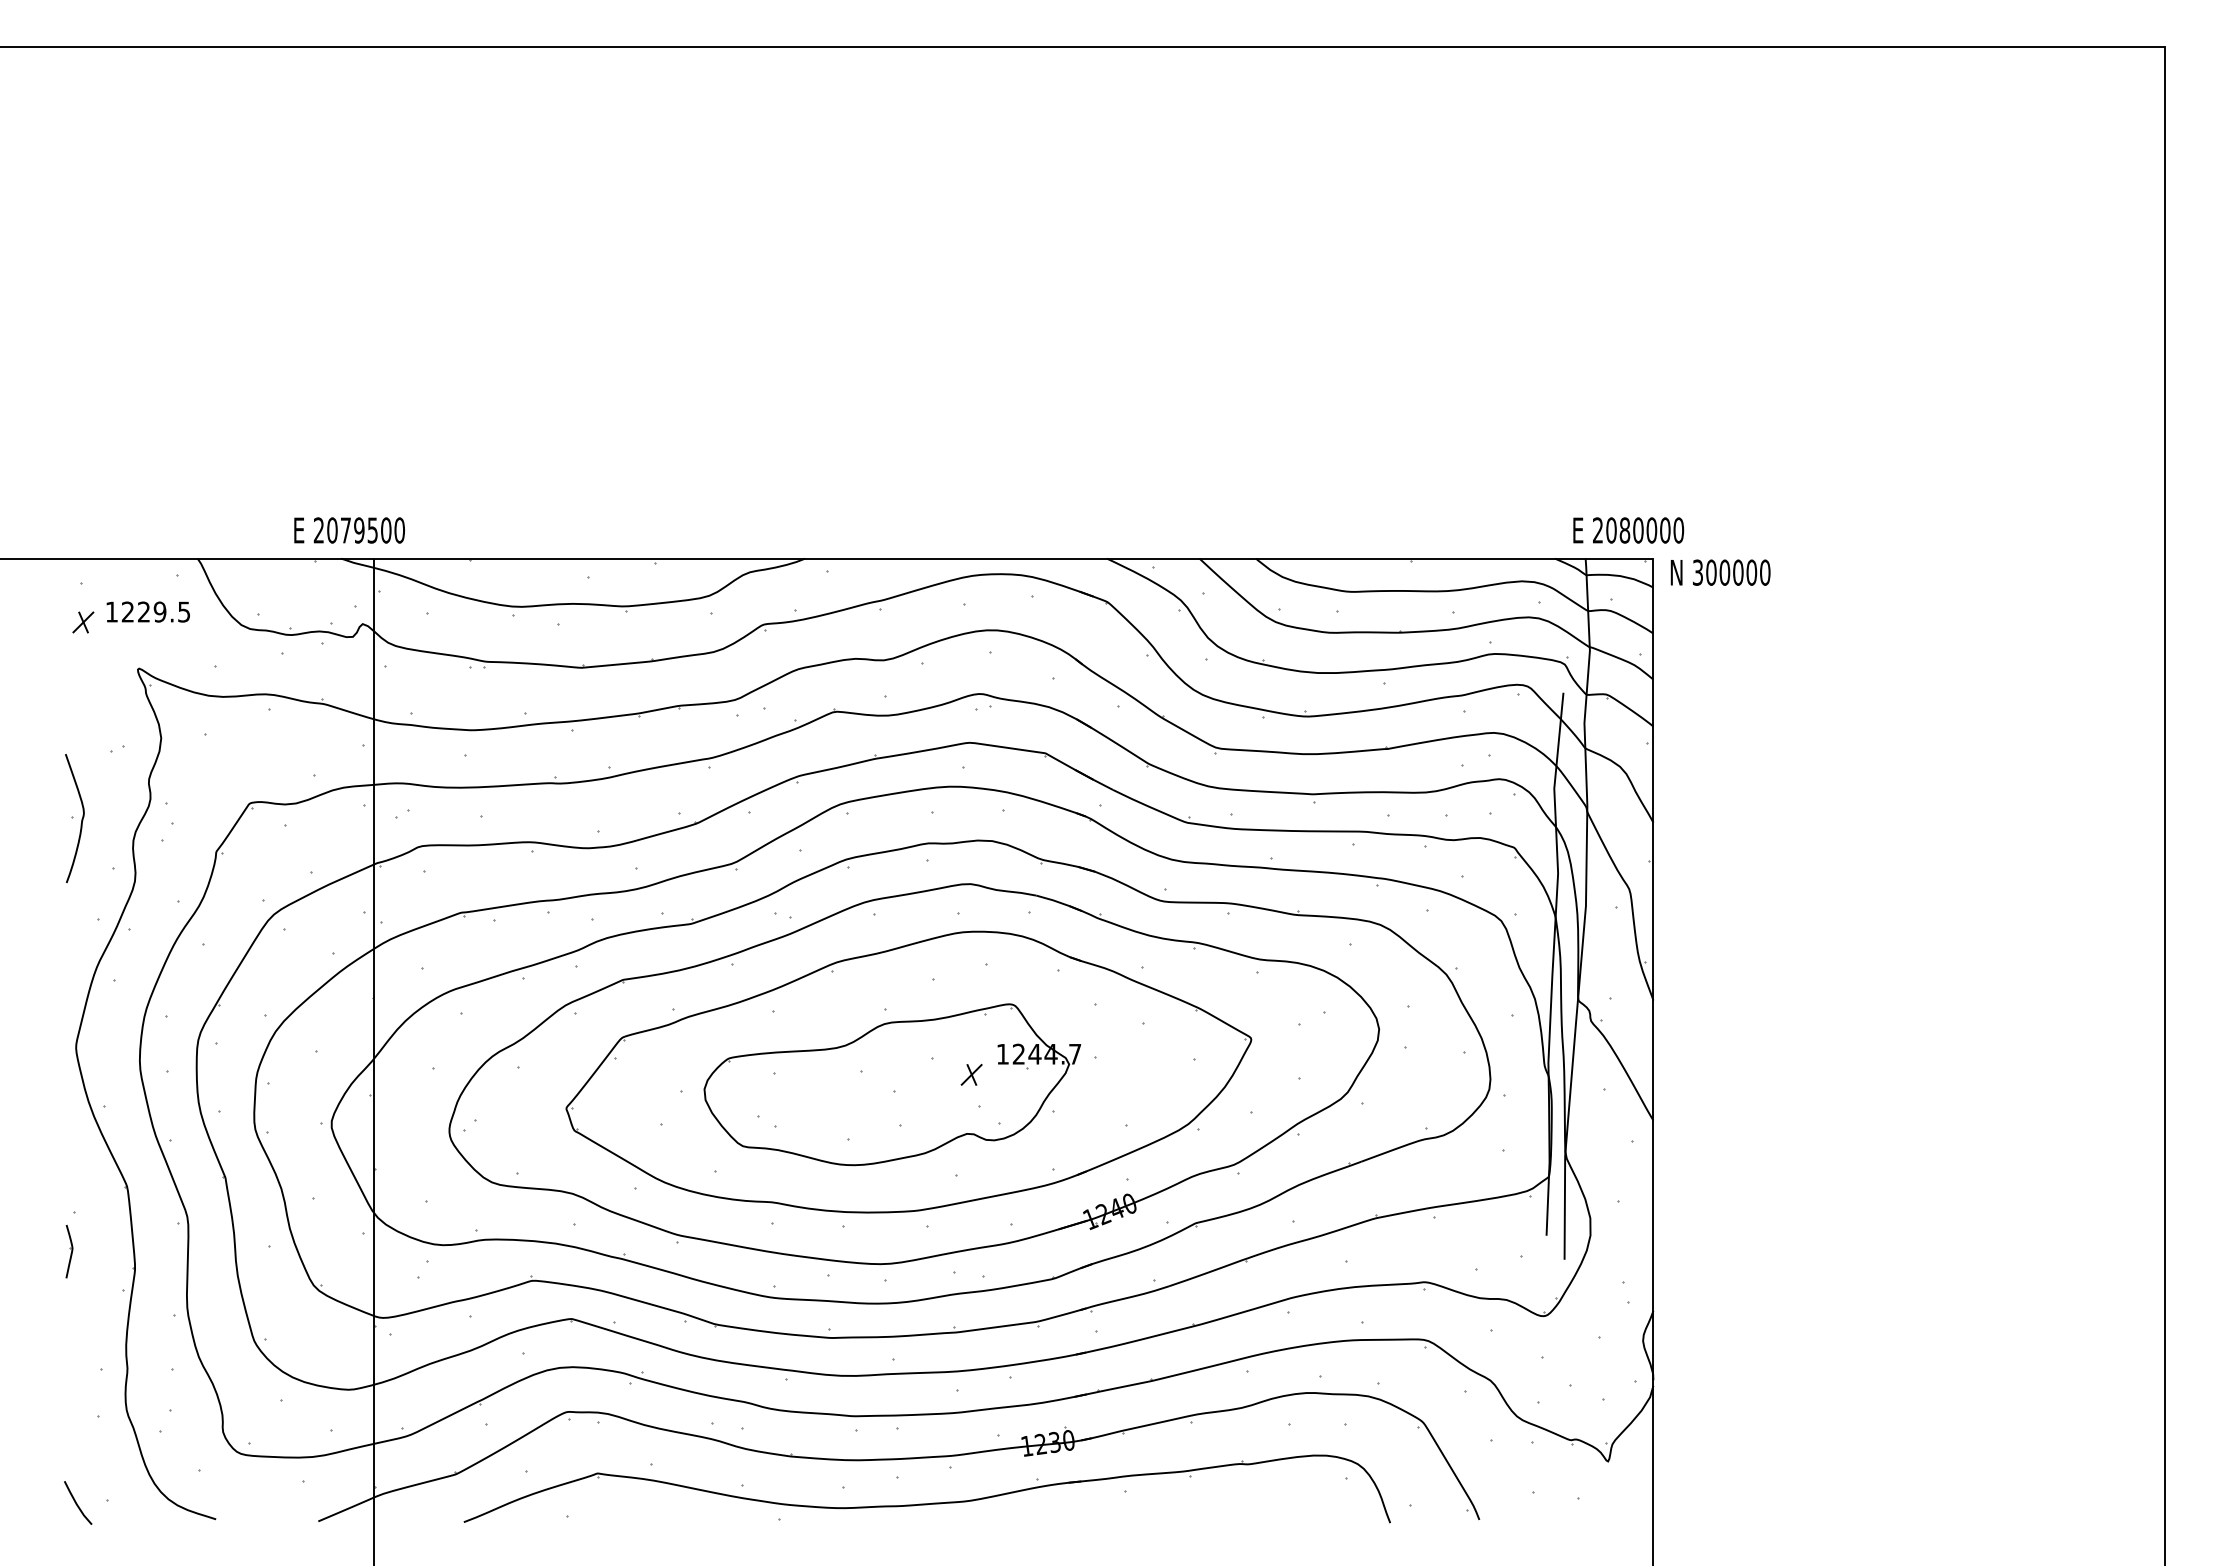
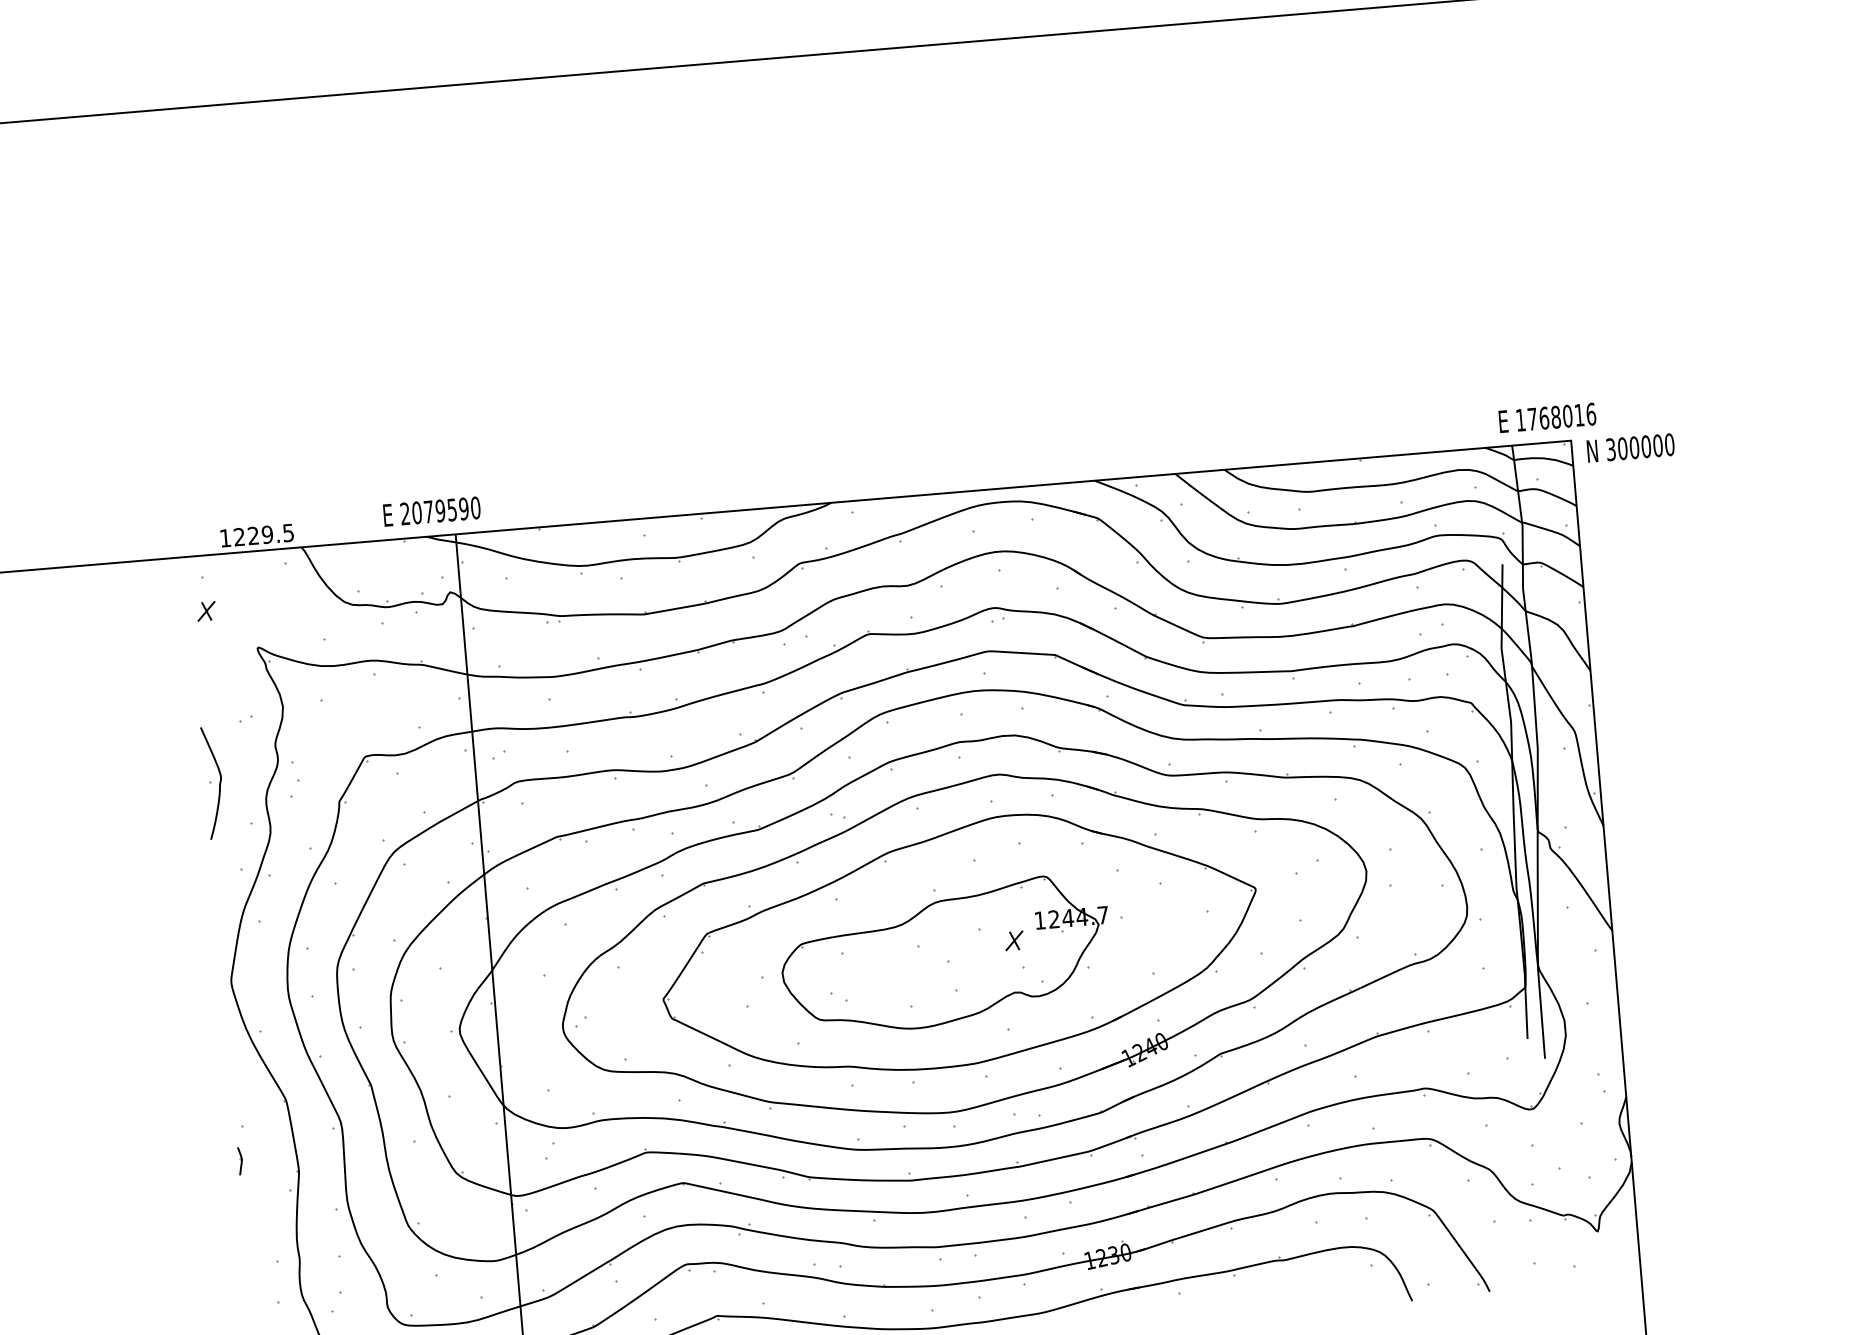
text: (386, 530) -> (464, 508), 2079500 -> 2079590
text: (1638, 530) -> (1556, 417), 2080000 -> 1768016
text: (147, 611) -> (256, 535), moved
part: (69, 1251) -> (240, 1160), size x0.6

